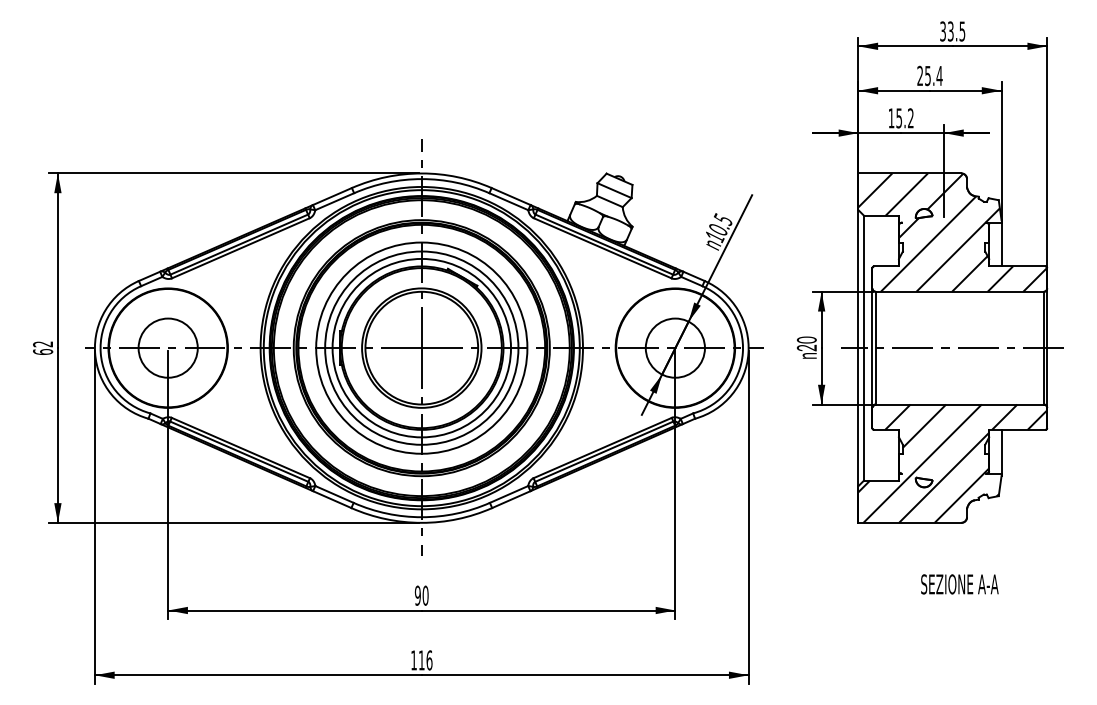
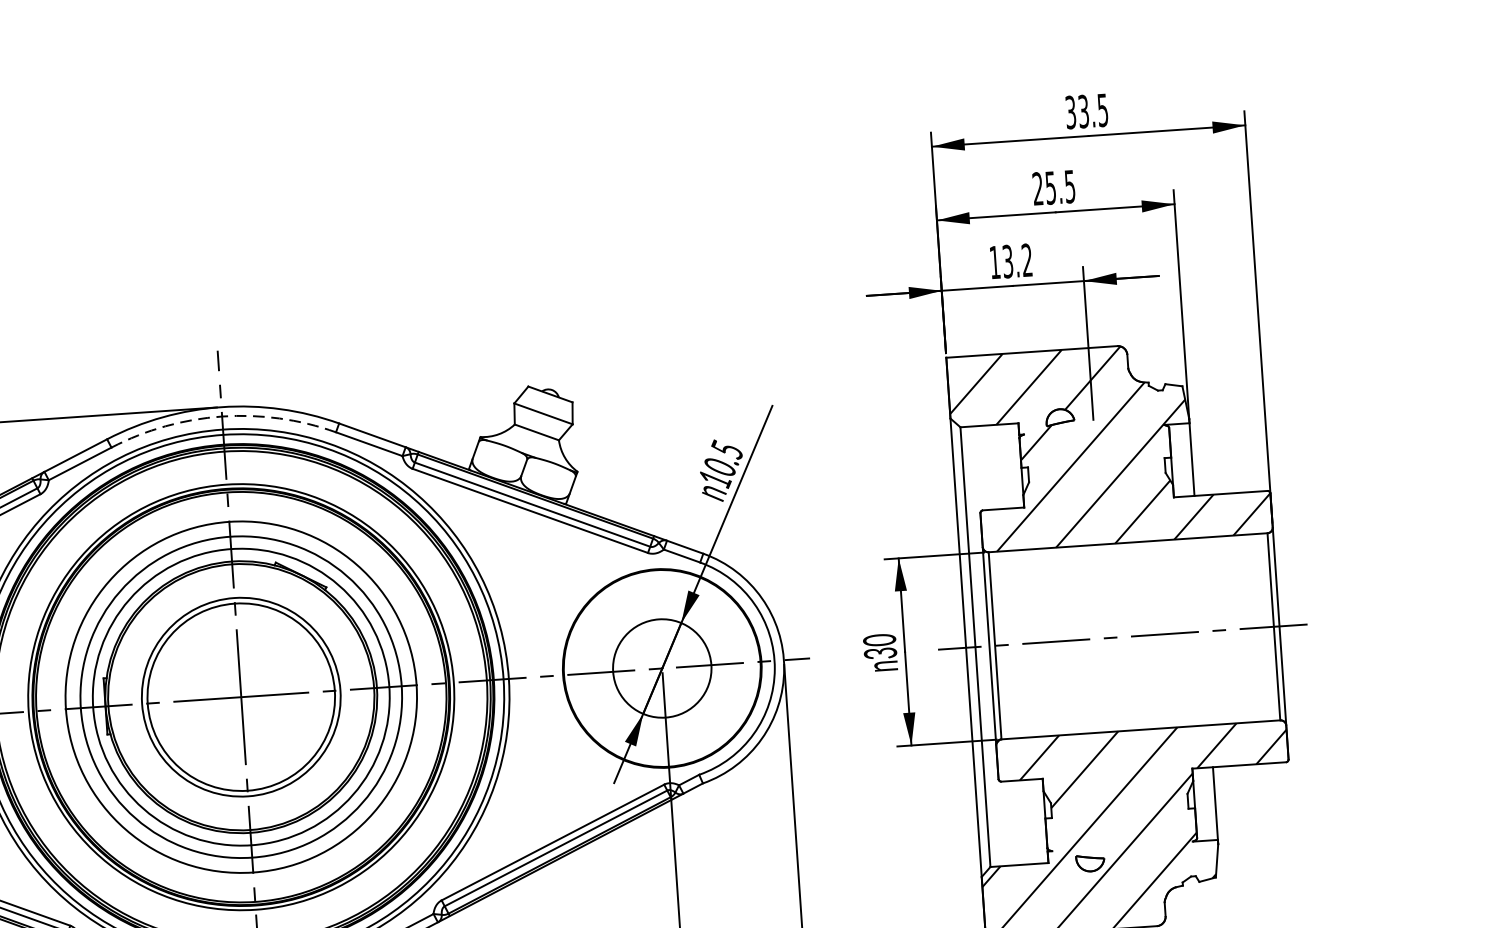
text: (939, 76) -> (1070, 187), 25.4 -> 25.5
text: (899, 117) -> (1008, 260), 15.2 -> 13.2
arc: (421, 179) -> (221, 417), solid -> dashed
text: (809, 347) -> (884, 652), 20 -> 30

